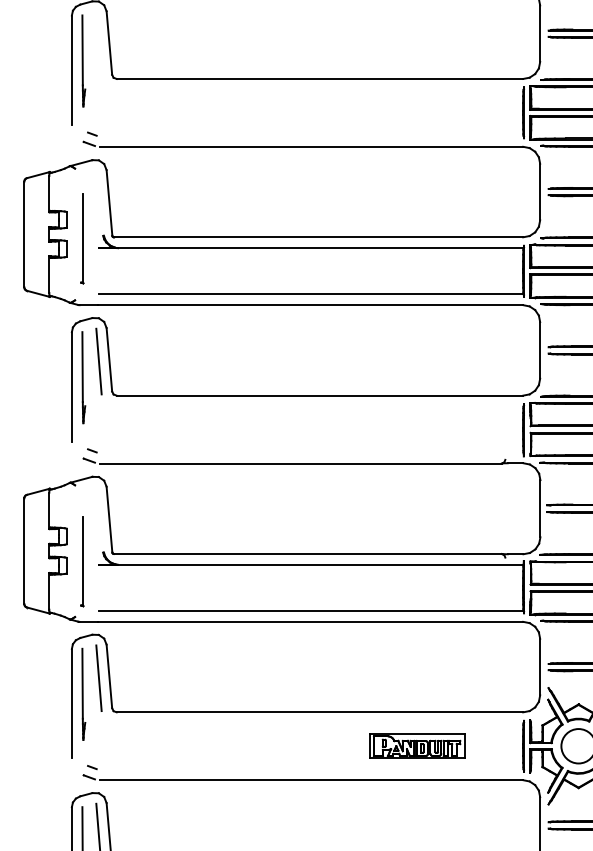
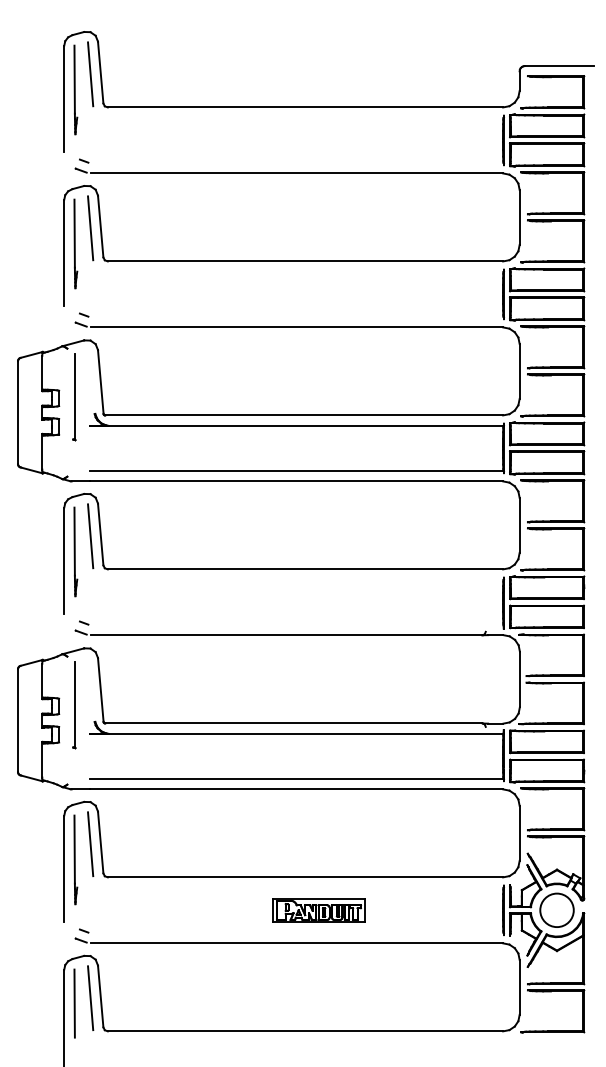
line: (98, 45) -> (90, 228), added
part: (82, 239) -> (74, 397), moved
part: (82, 562) -> (74, 705), moved
part: (416, 746) -> (318, 910), moved

